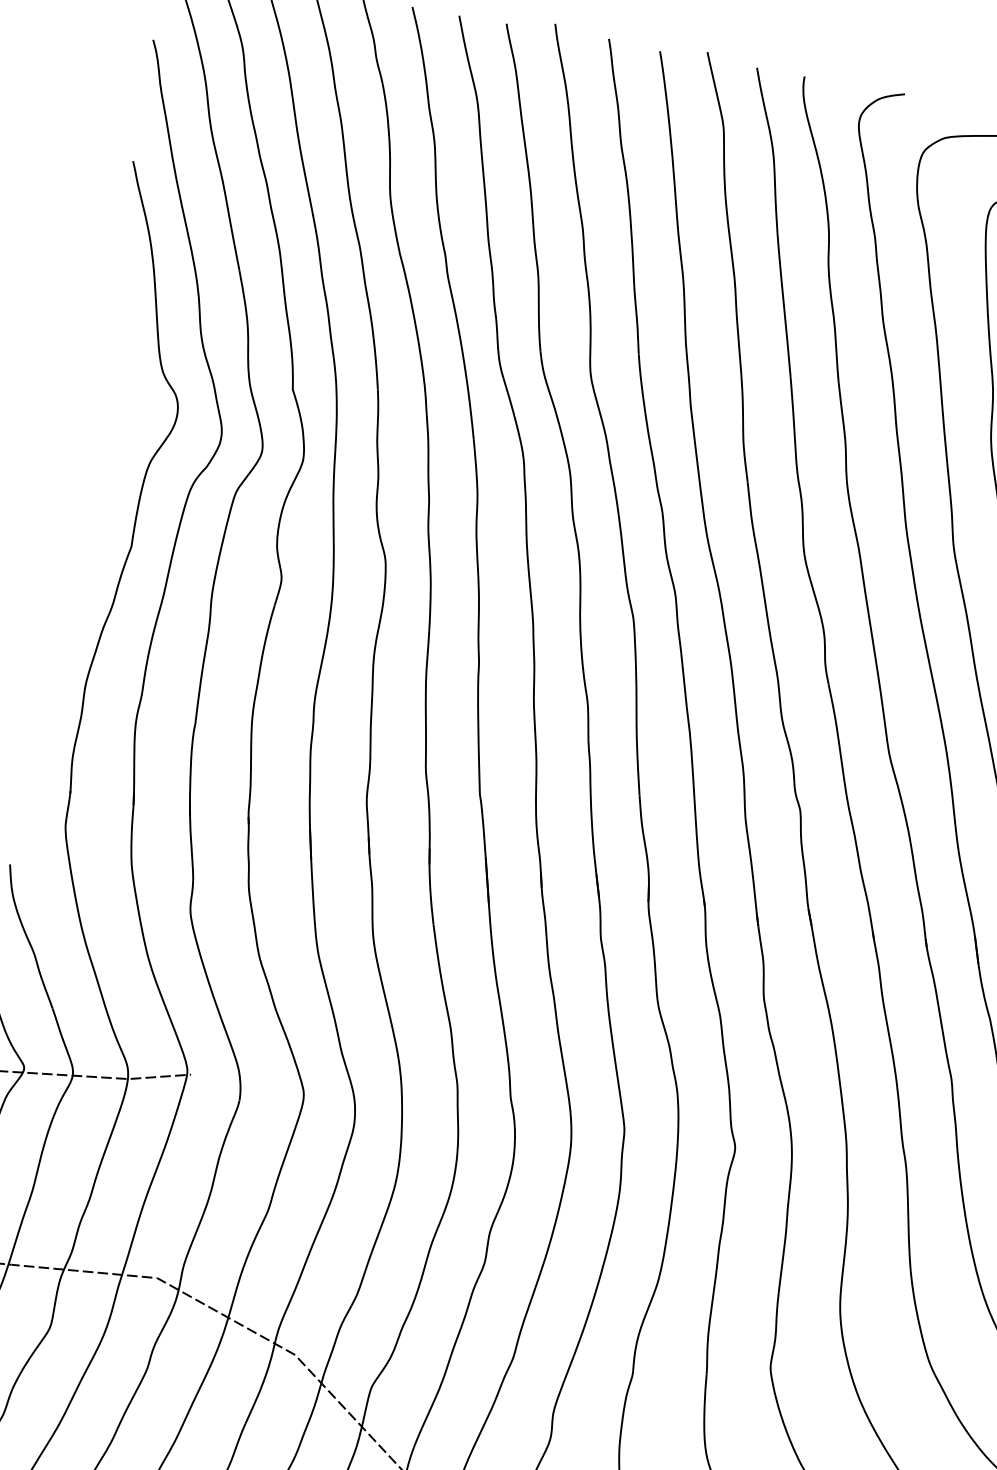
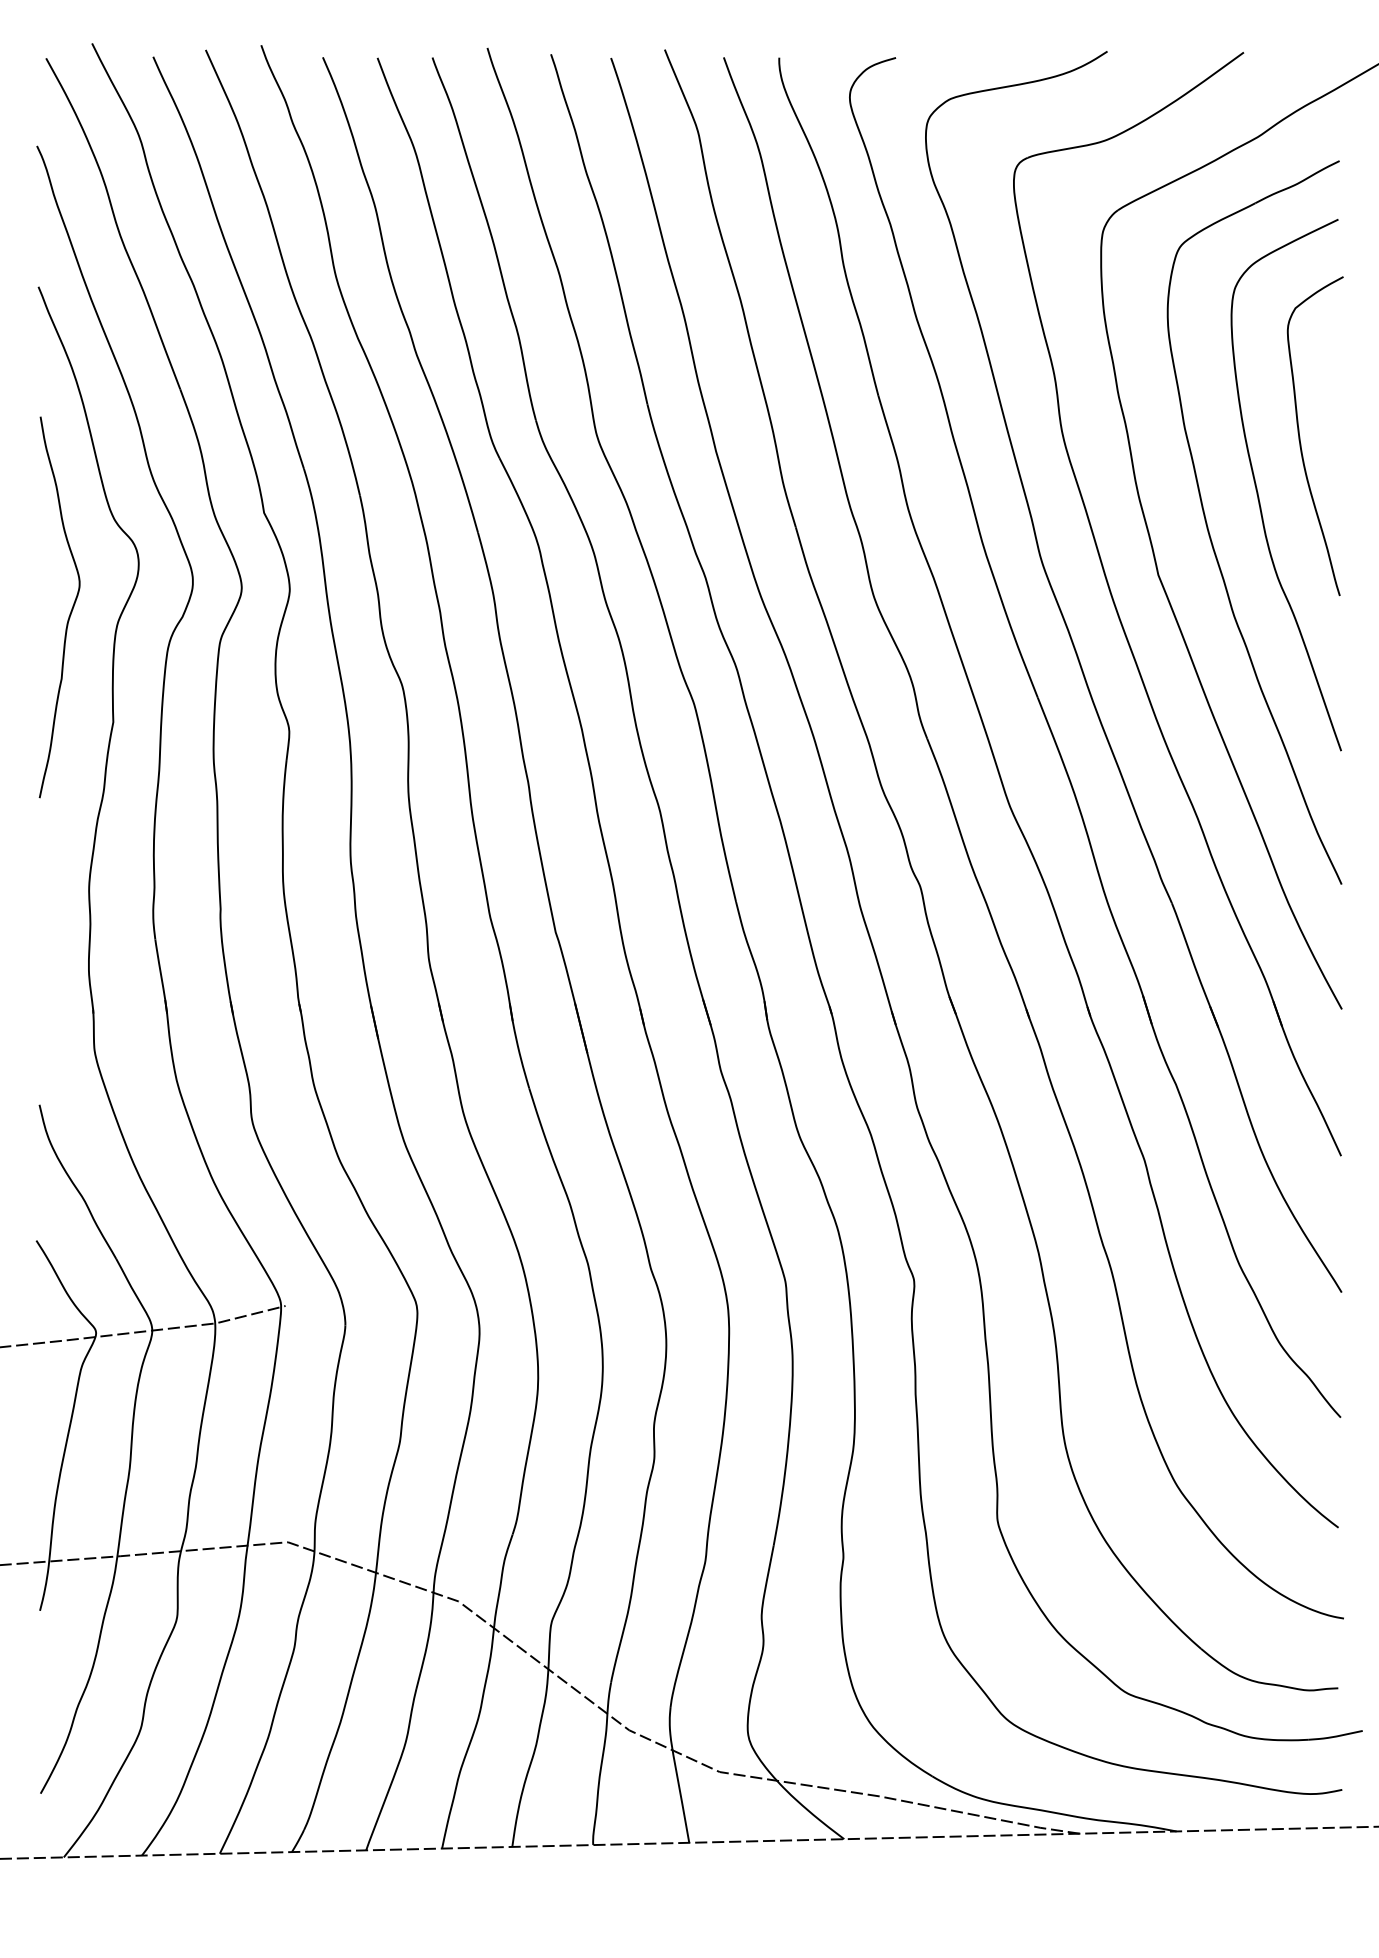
curve: (110, 446) -> (69, 613), added

